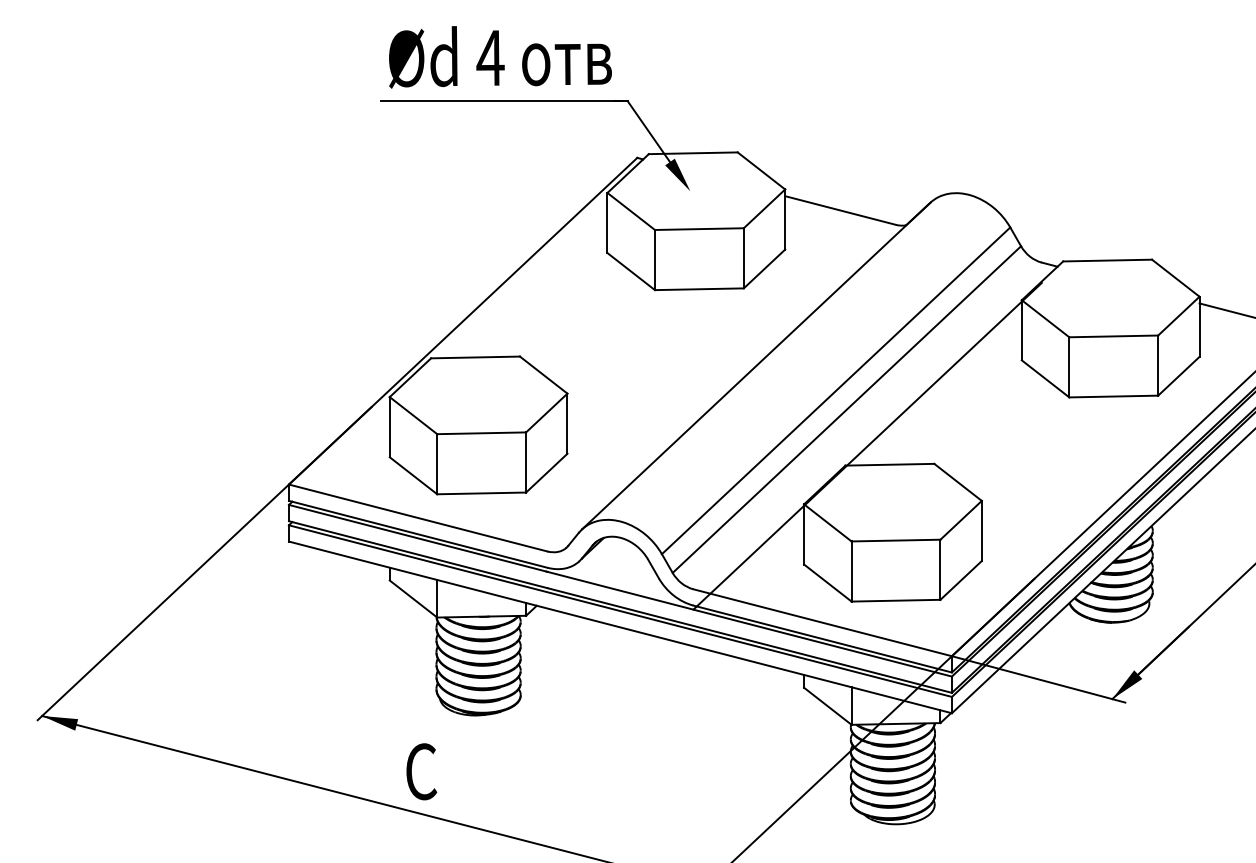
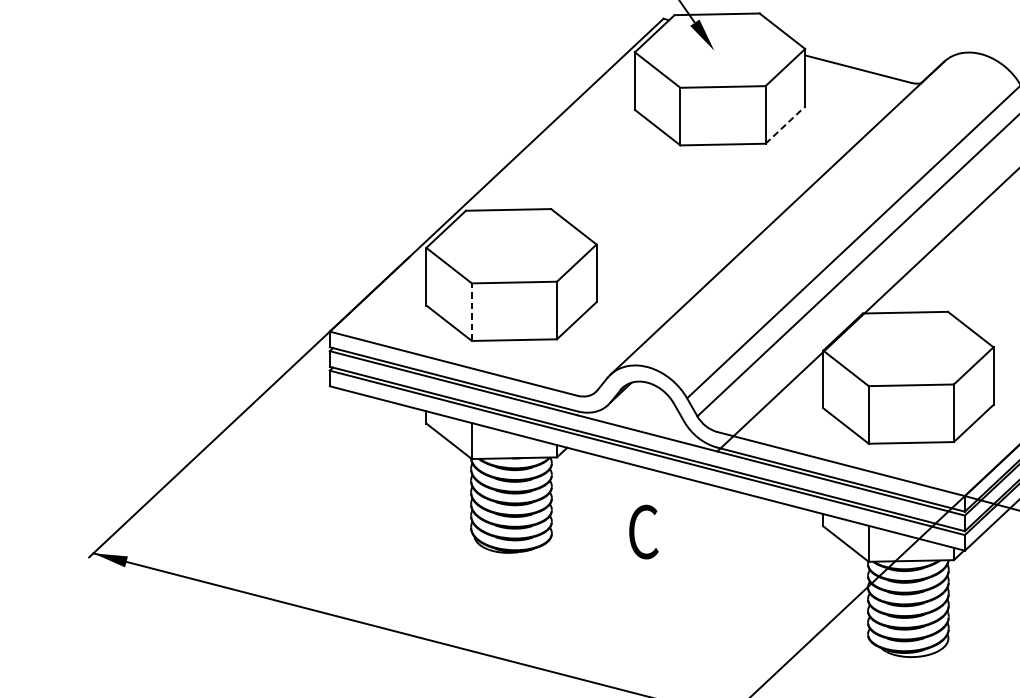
line: (764, 268) -> (785, 124), solid -> dashed
line: (437, 463) -> (472, 311), solid -> dashed
text: (421, 771) -> (643, 531), moved

